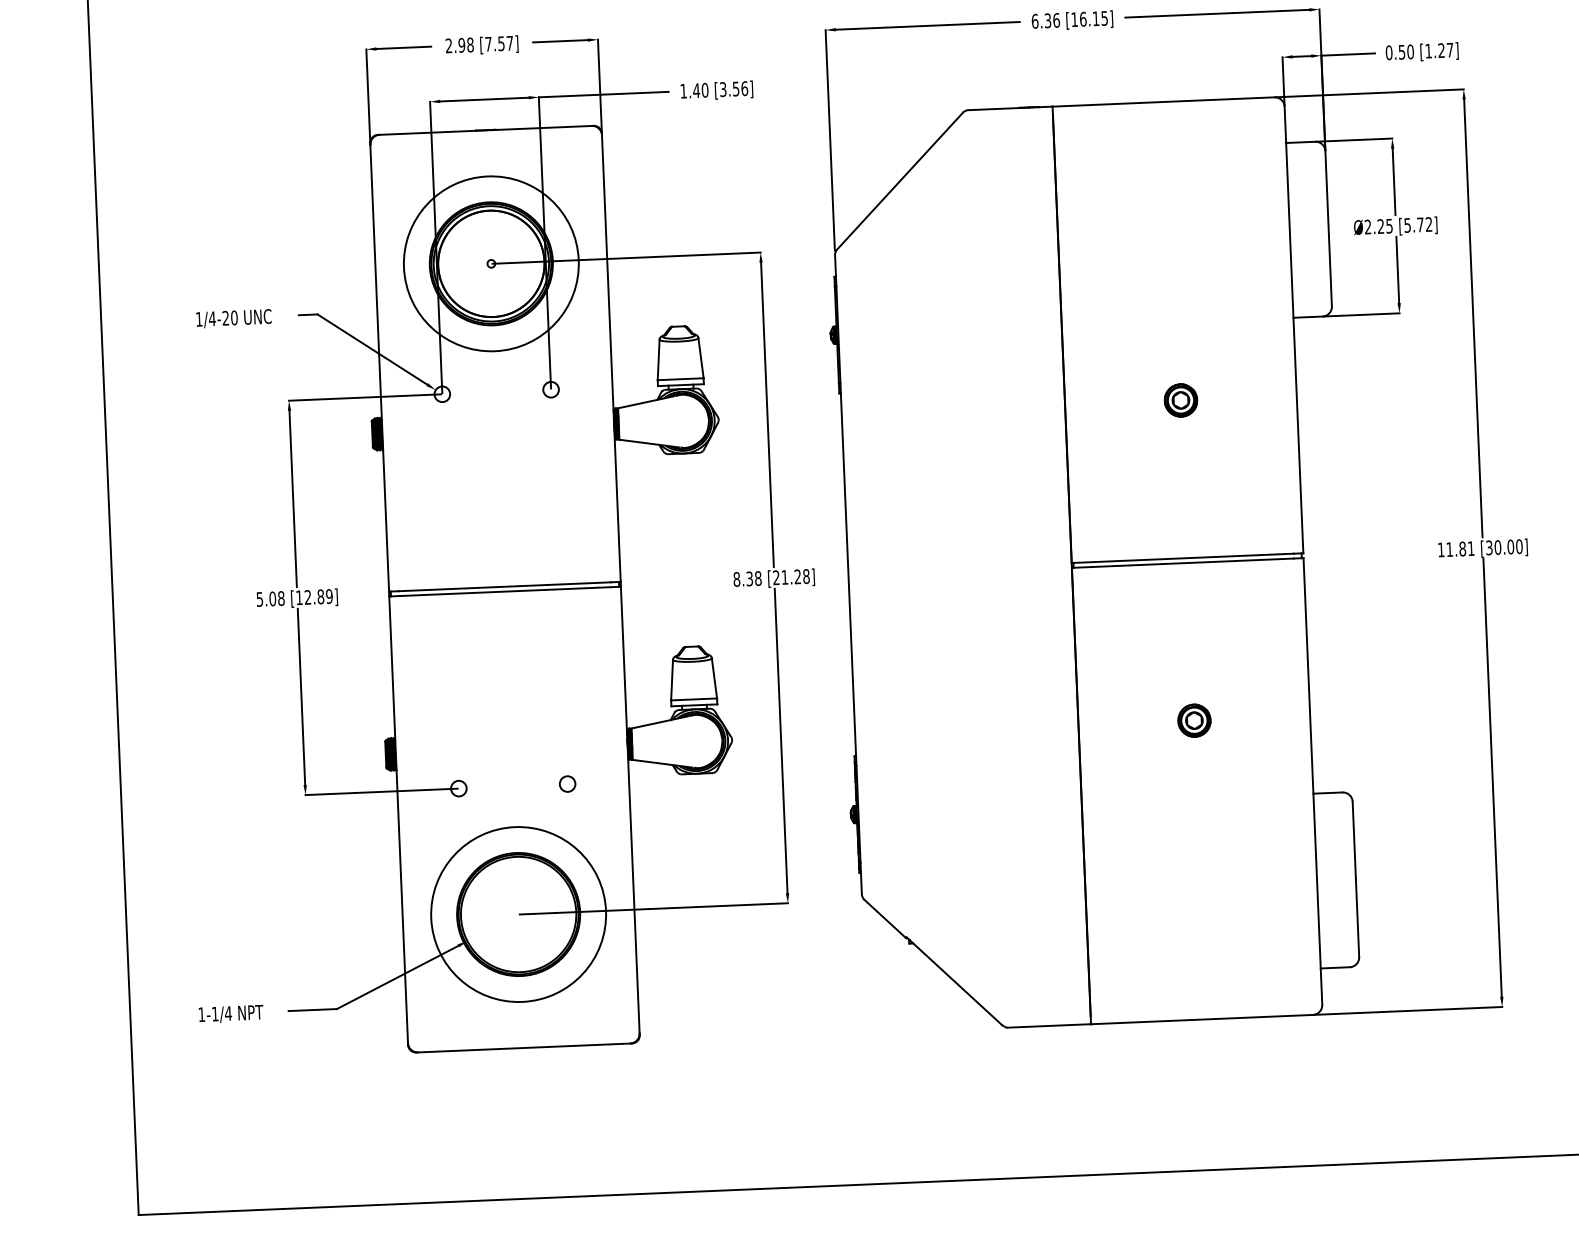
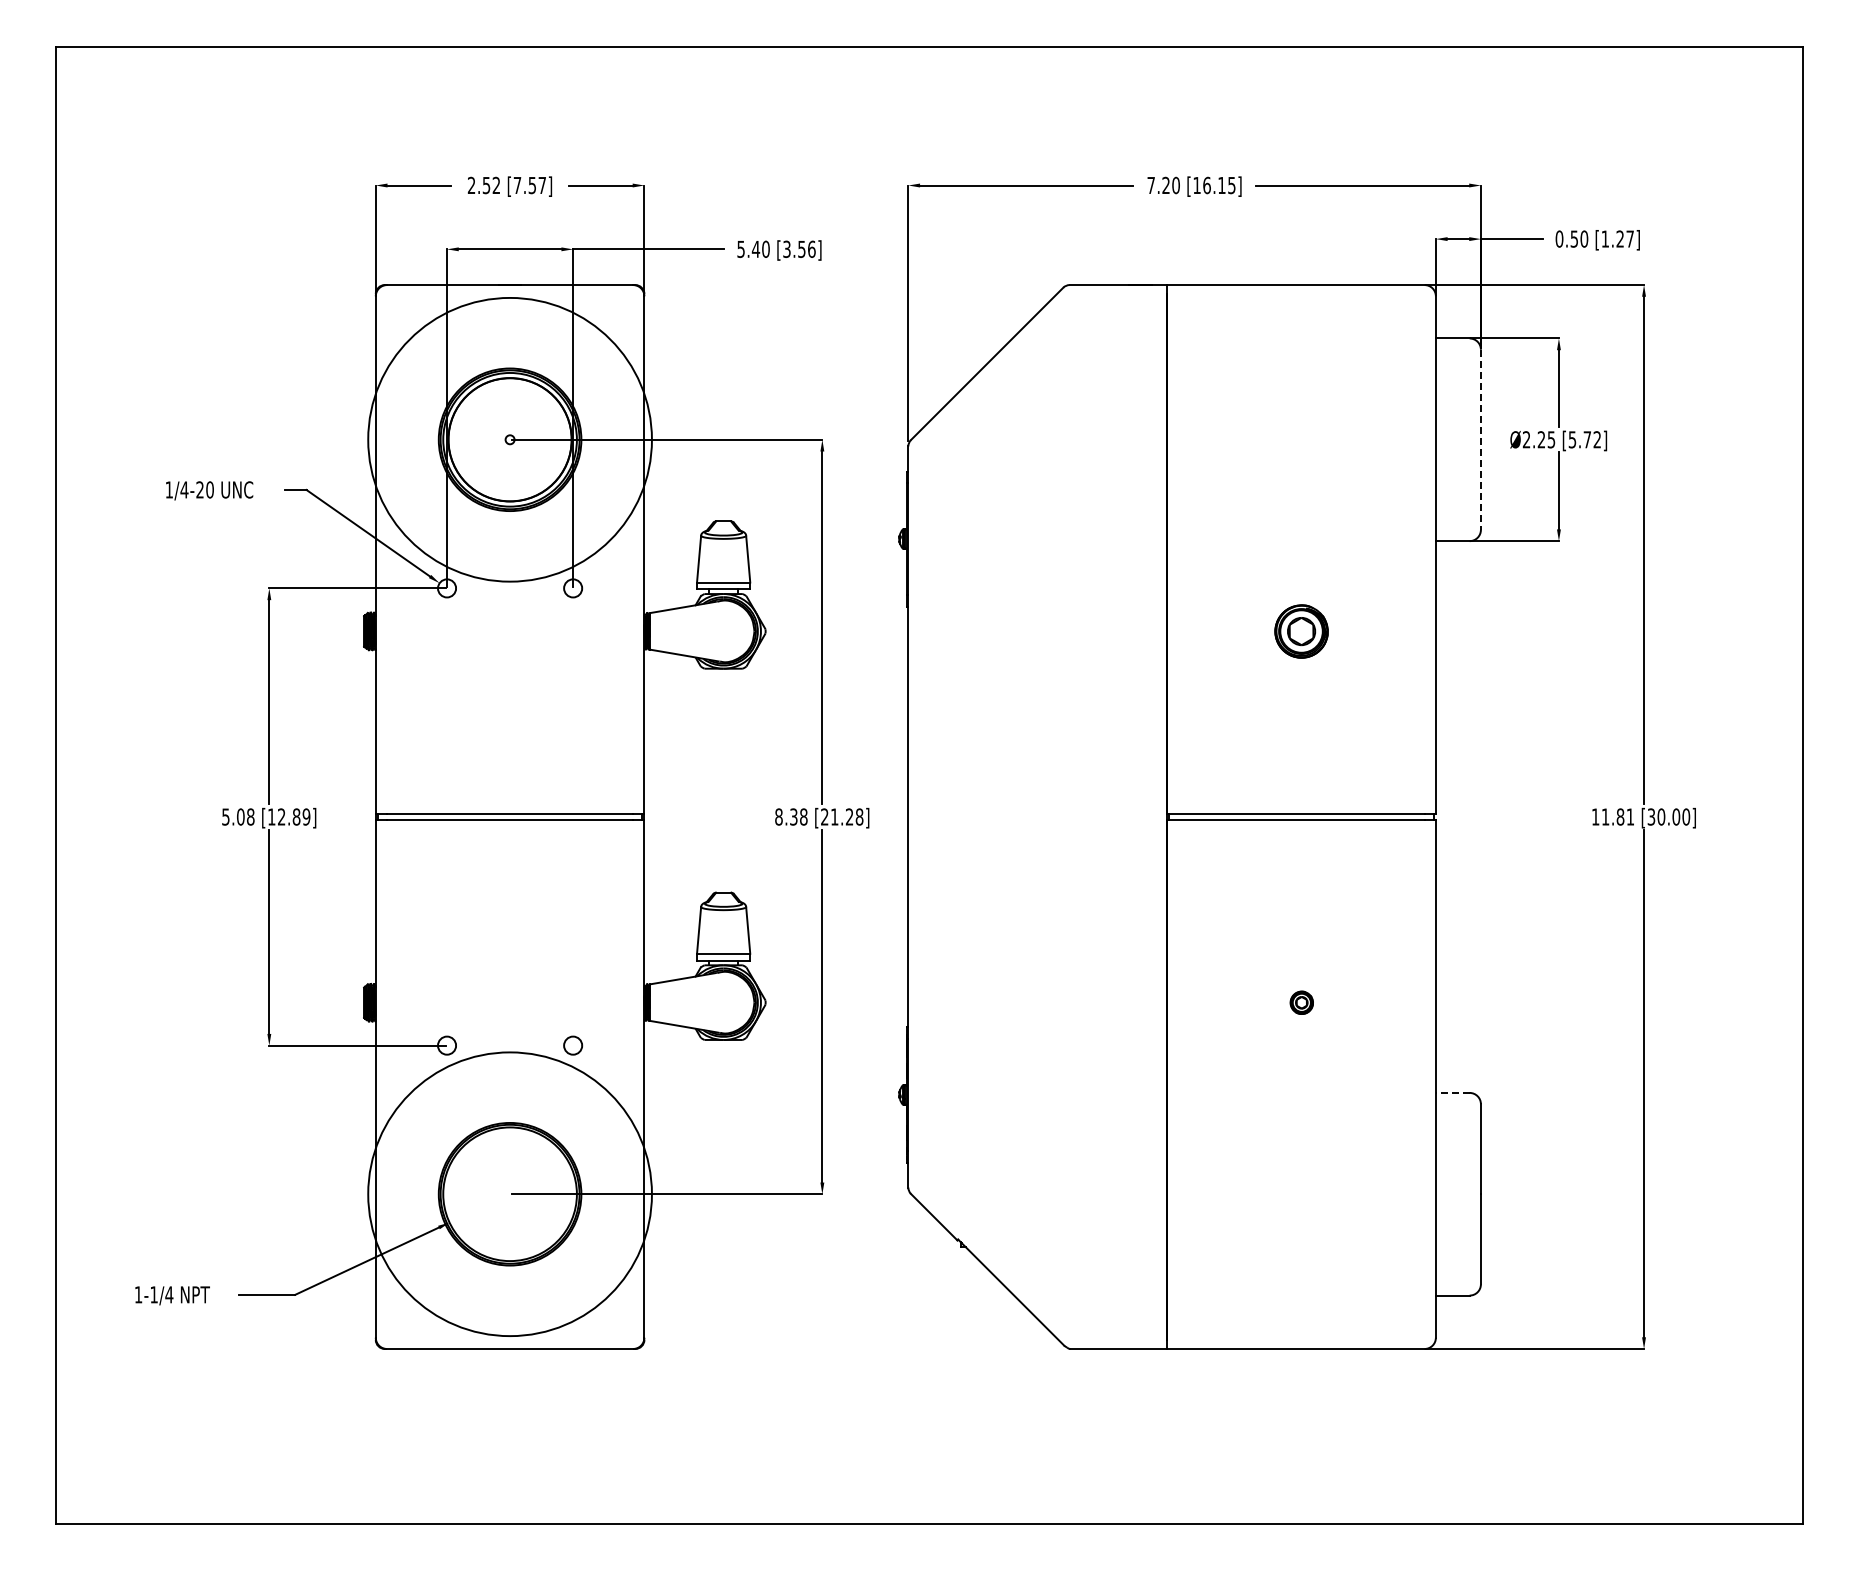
text: (1045, 20) -> (1163, 185), 6.36 -> 7.20
text: (466, 45) -> (491, 185), 2.98 -> 2.52
text: (683, 91) -> (740, 249), 1.40 -> 5.40
line: (1328, 229) -> (1480, 440), solid -> dashed
circle: (490, 263) -> (509, 439), size x1.4
part: (1180, 399) -> (1301, 630), size x1.4
part: (1194, 720) -> (1301, 1002), size x0.6
line: (1327, 792) -> (1452, 1092), solid -> dashed
circle: (518, 913) -> (509, 1193), size x1.4

